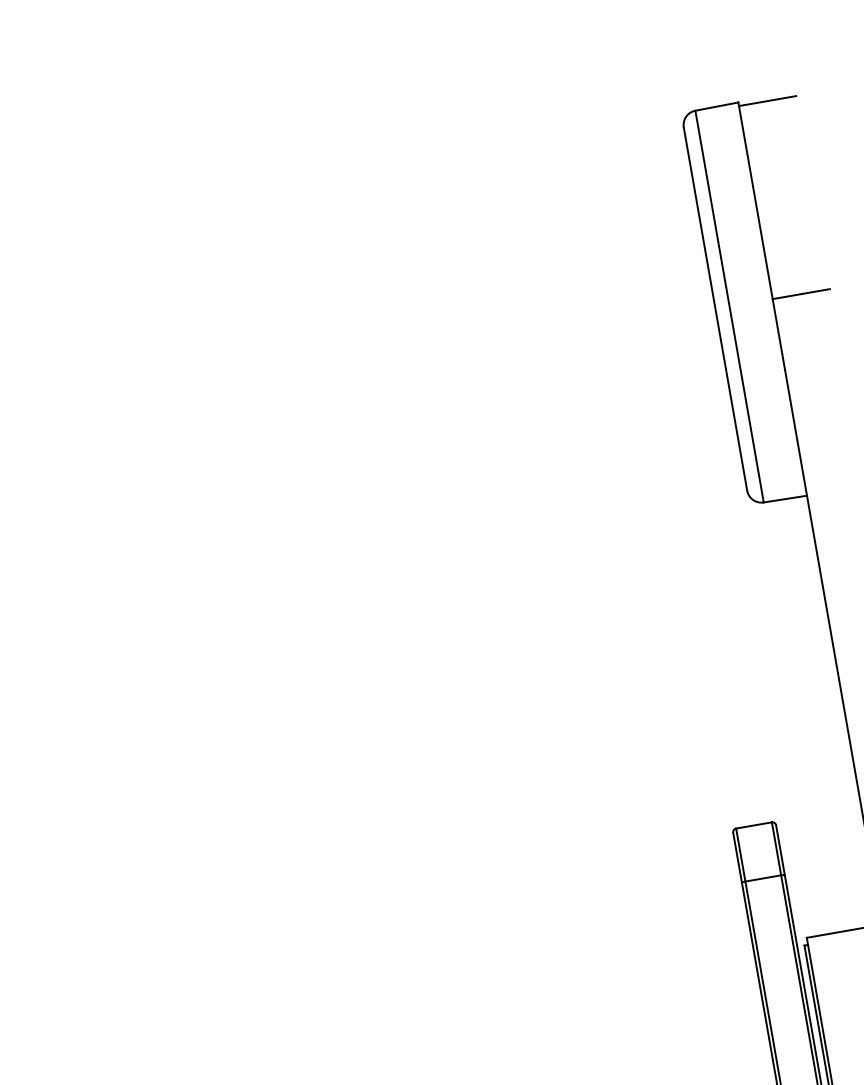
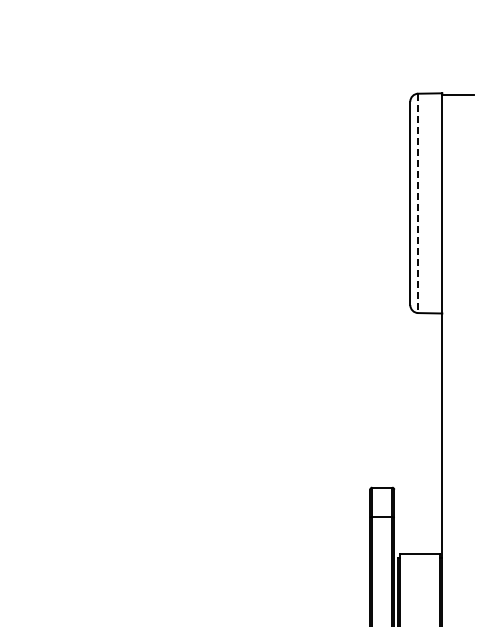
line: (801, 294) -> (458, 203), removed
line: (730, 306) -> (418, 203), solid -> dashed

